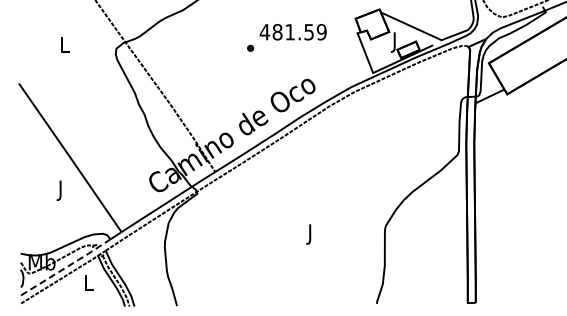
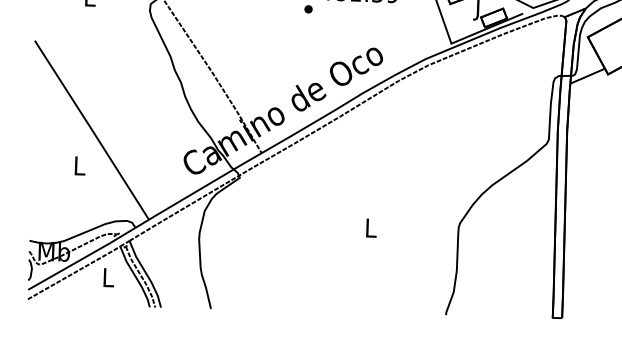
text: (60, 190) -> (79, 168), J -> L
text: (310, 234) -> (370, 230), J -> L
line: (66, 267) -> (82, 258), dashed -> solid

